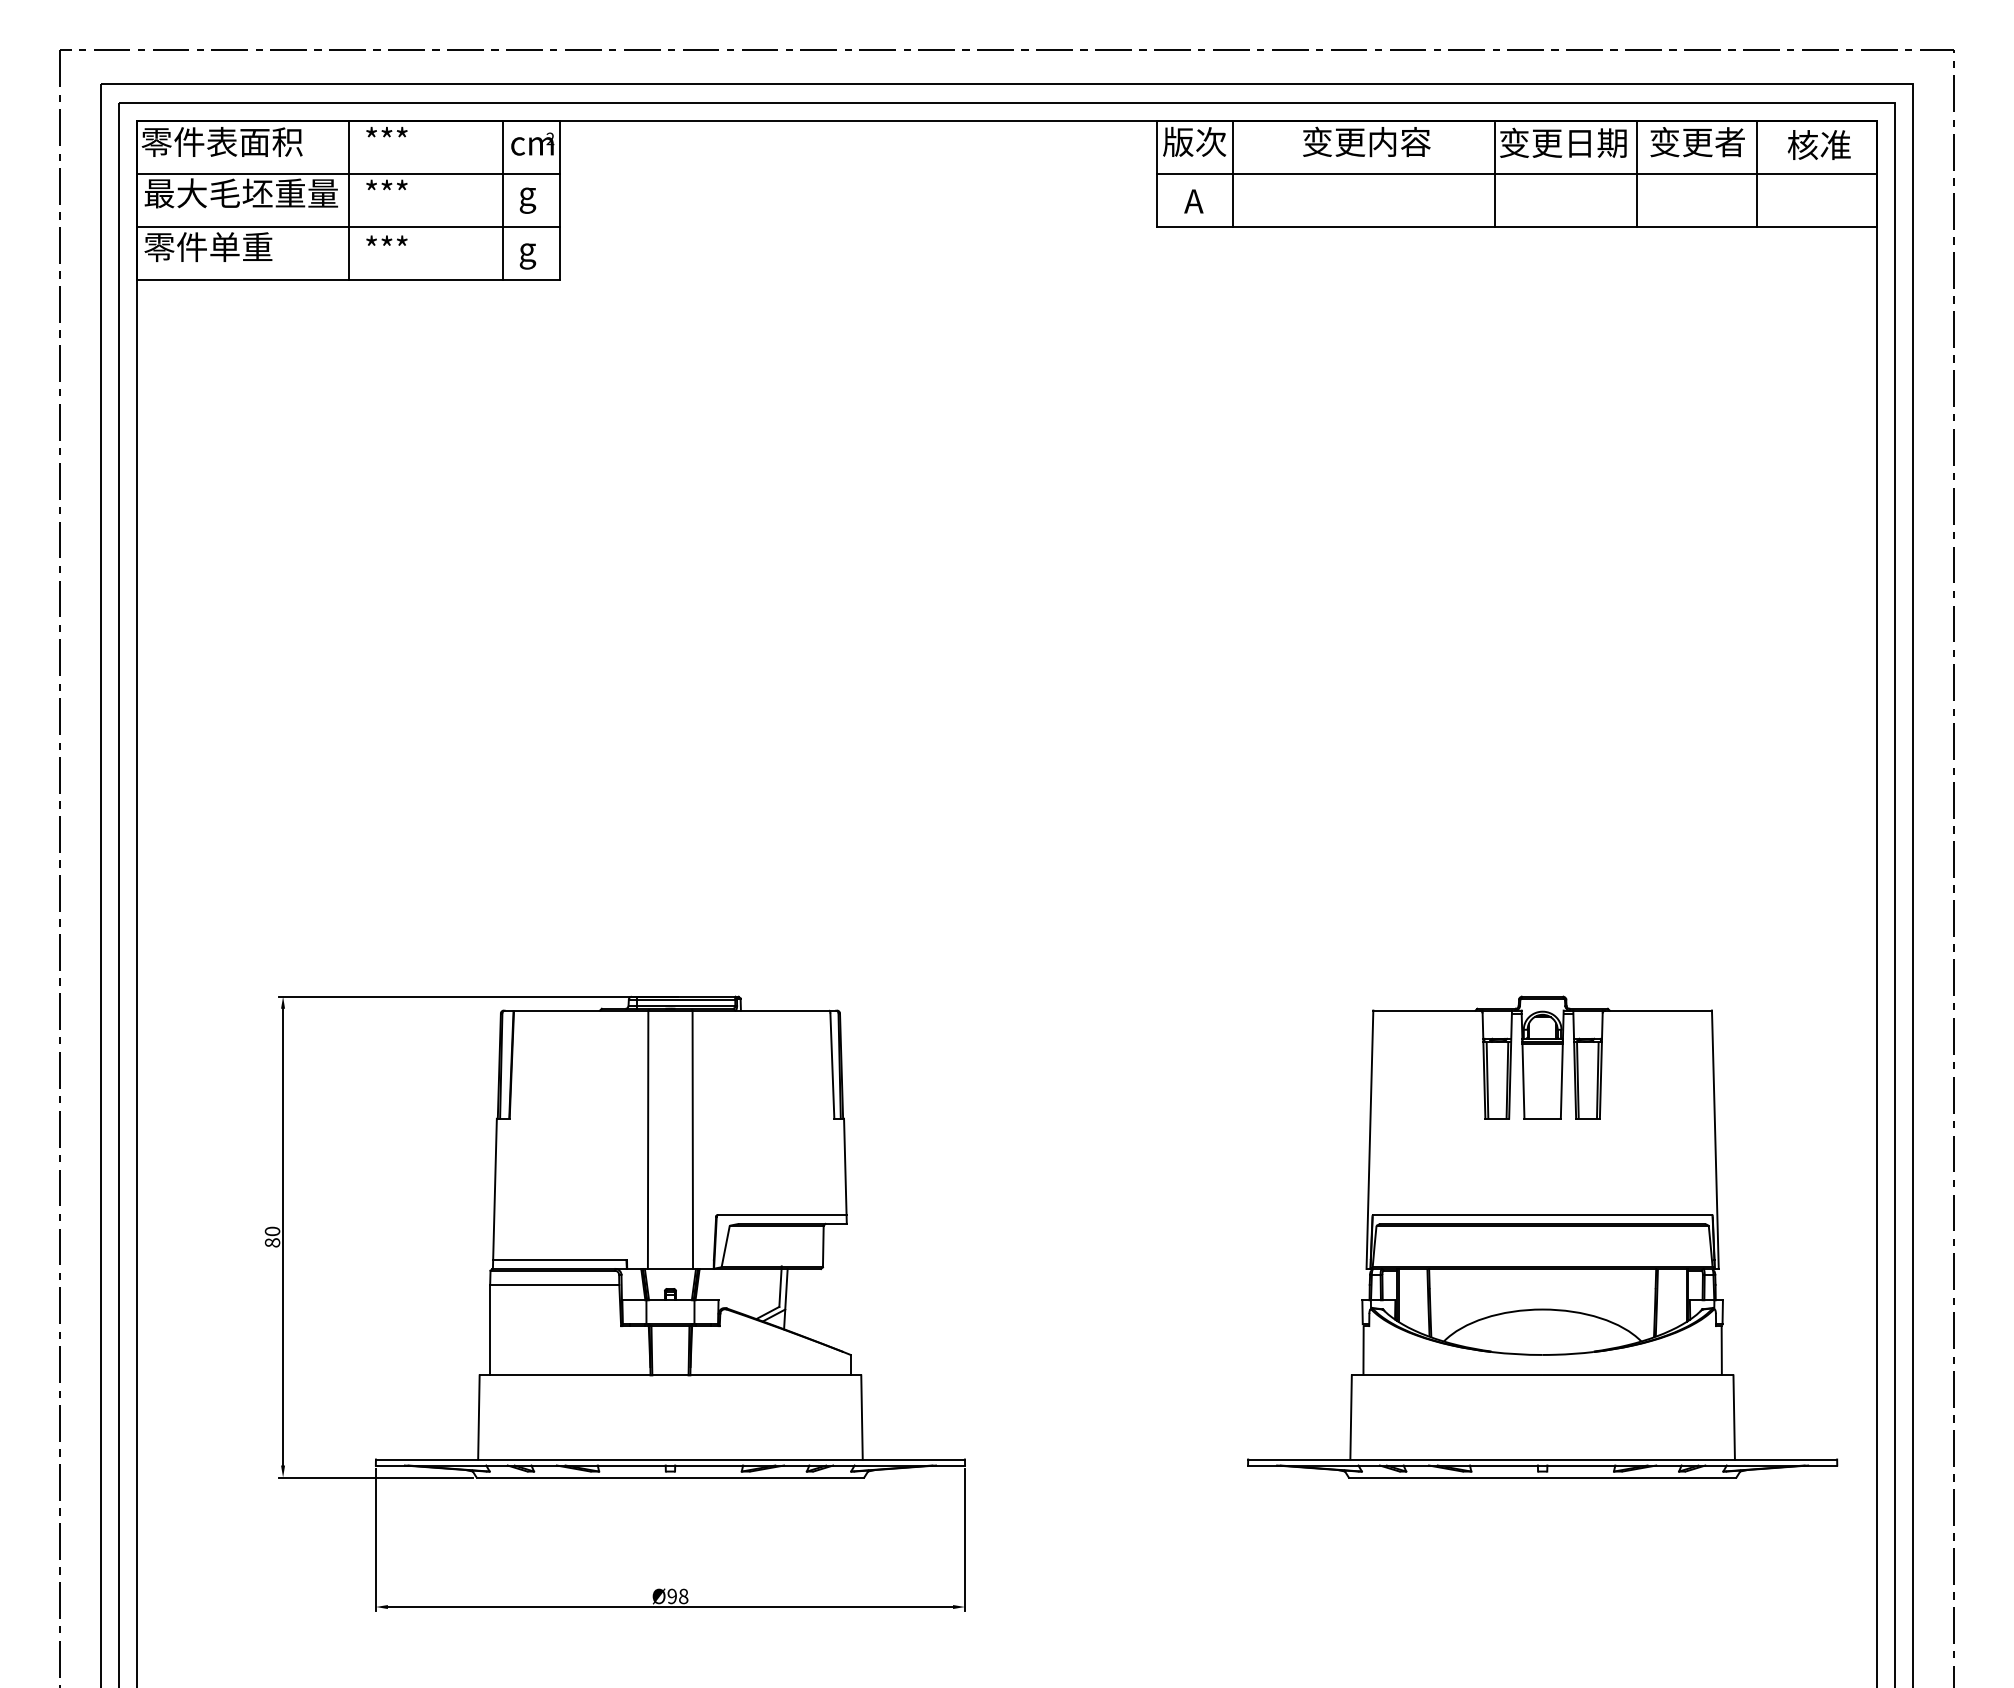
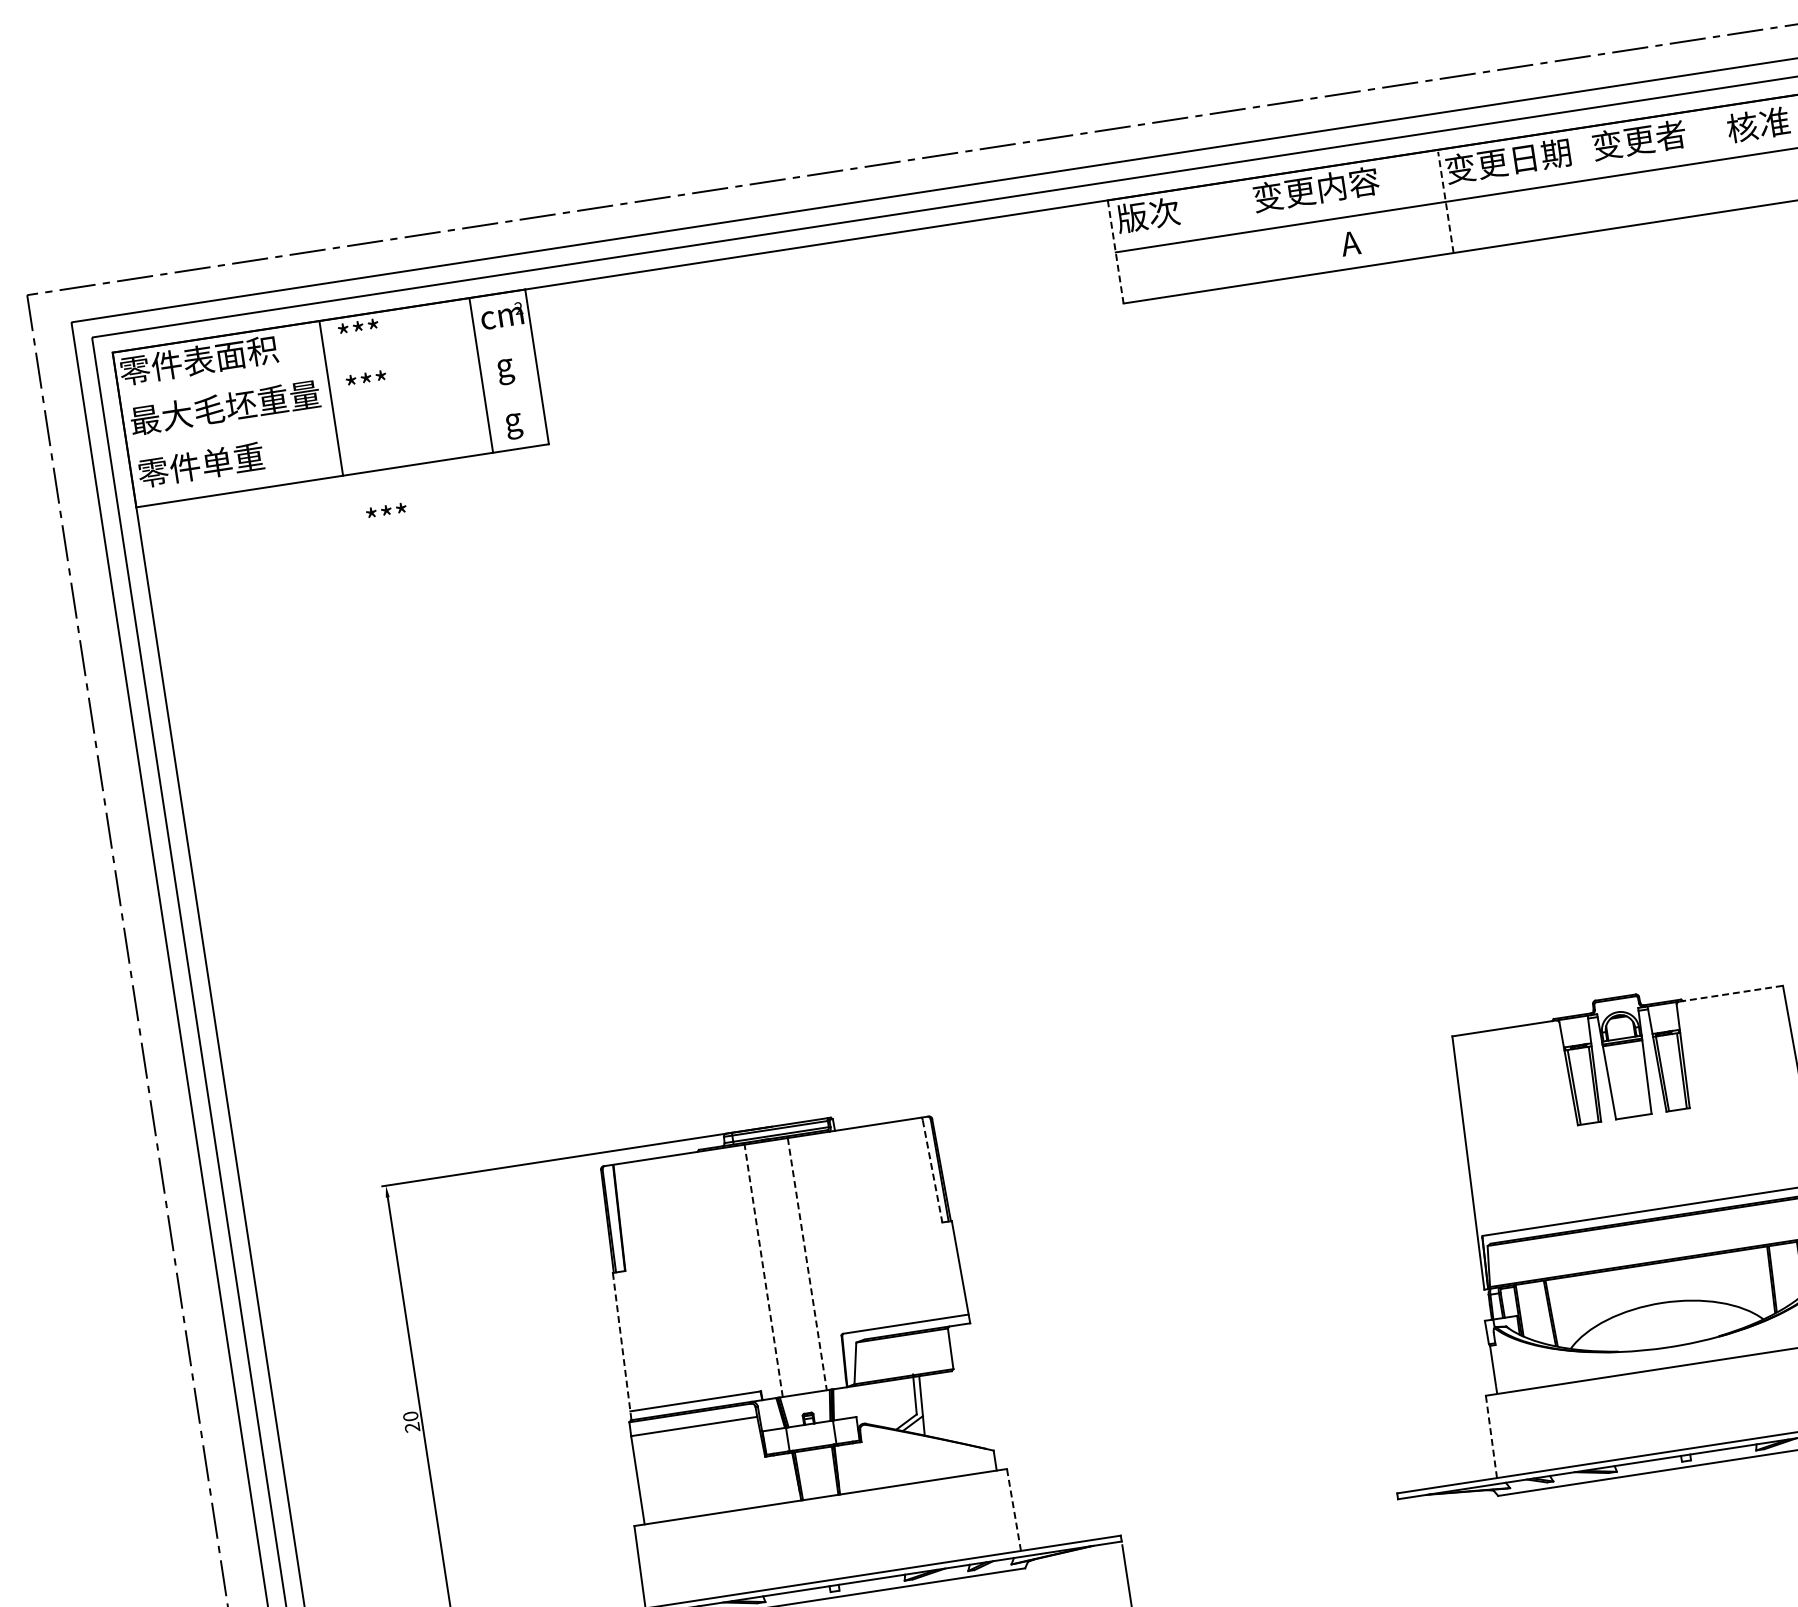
line: (348, 173) -> (326, 372), removed
line: (1156, 173) -> (1115, 251), solid -> dashed
line: (1233, 173) -> (1190, 240), removed
line: (1636, 173) -> (1584, 179), removed
line: (1756, 173) -> (1701, 161), removed
line: (1494, 174) -> (1445, 202), solid -> dashed
text: (1193, 201) -> (1350, 243), moved
line: (348, 226) -> (334, 424), removed
text: (386, 240) -> (385, 510), moved
line: (1659, 1010) -> (1731, 993), solid -> dashed
line: (832, 1066) -> (932, 1171), solid -> dashed
line: (648, 1139) -> (764, 1270), solid -> dashed
line: (692, 1140) -> (807, 1264), solid -> dashed
line: (494, 1194) -> (621, 1347), solid -> dashed
text: (272, 1242) -> (412, 1427), 80 -> 20
line: (862, 1416) -> (1014, 1508), solid -> dashed
line: (1351, 1416) -> (1491, 1435), solid -> dashed

